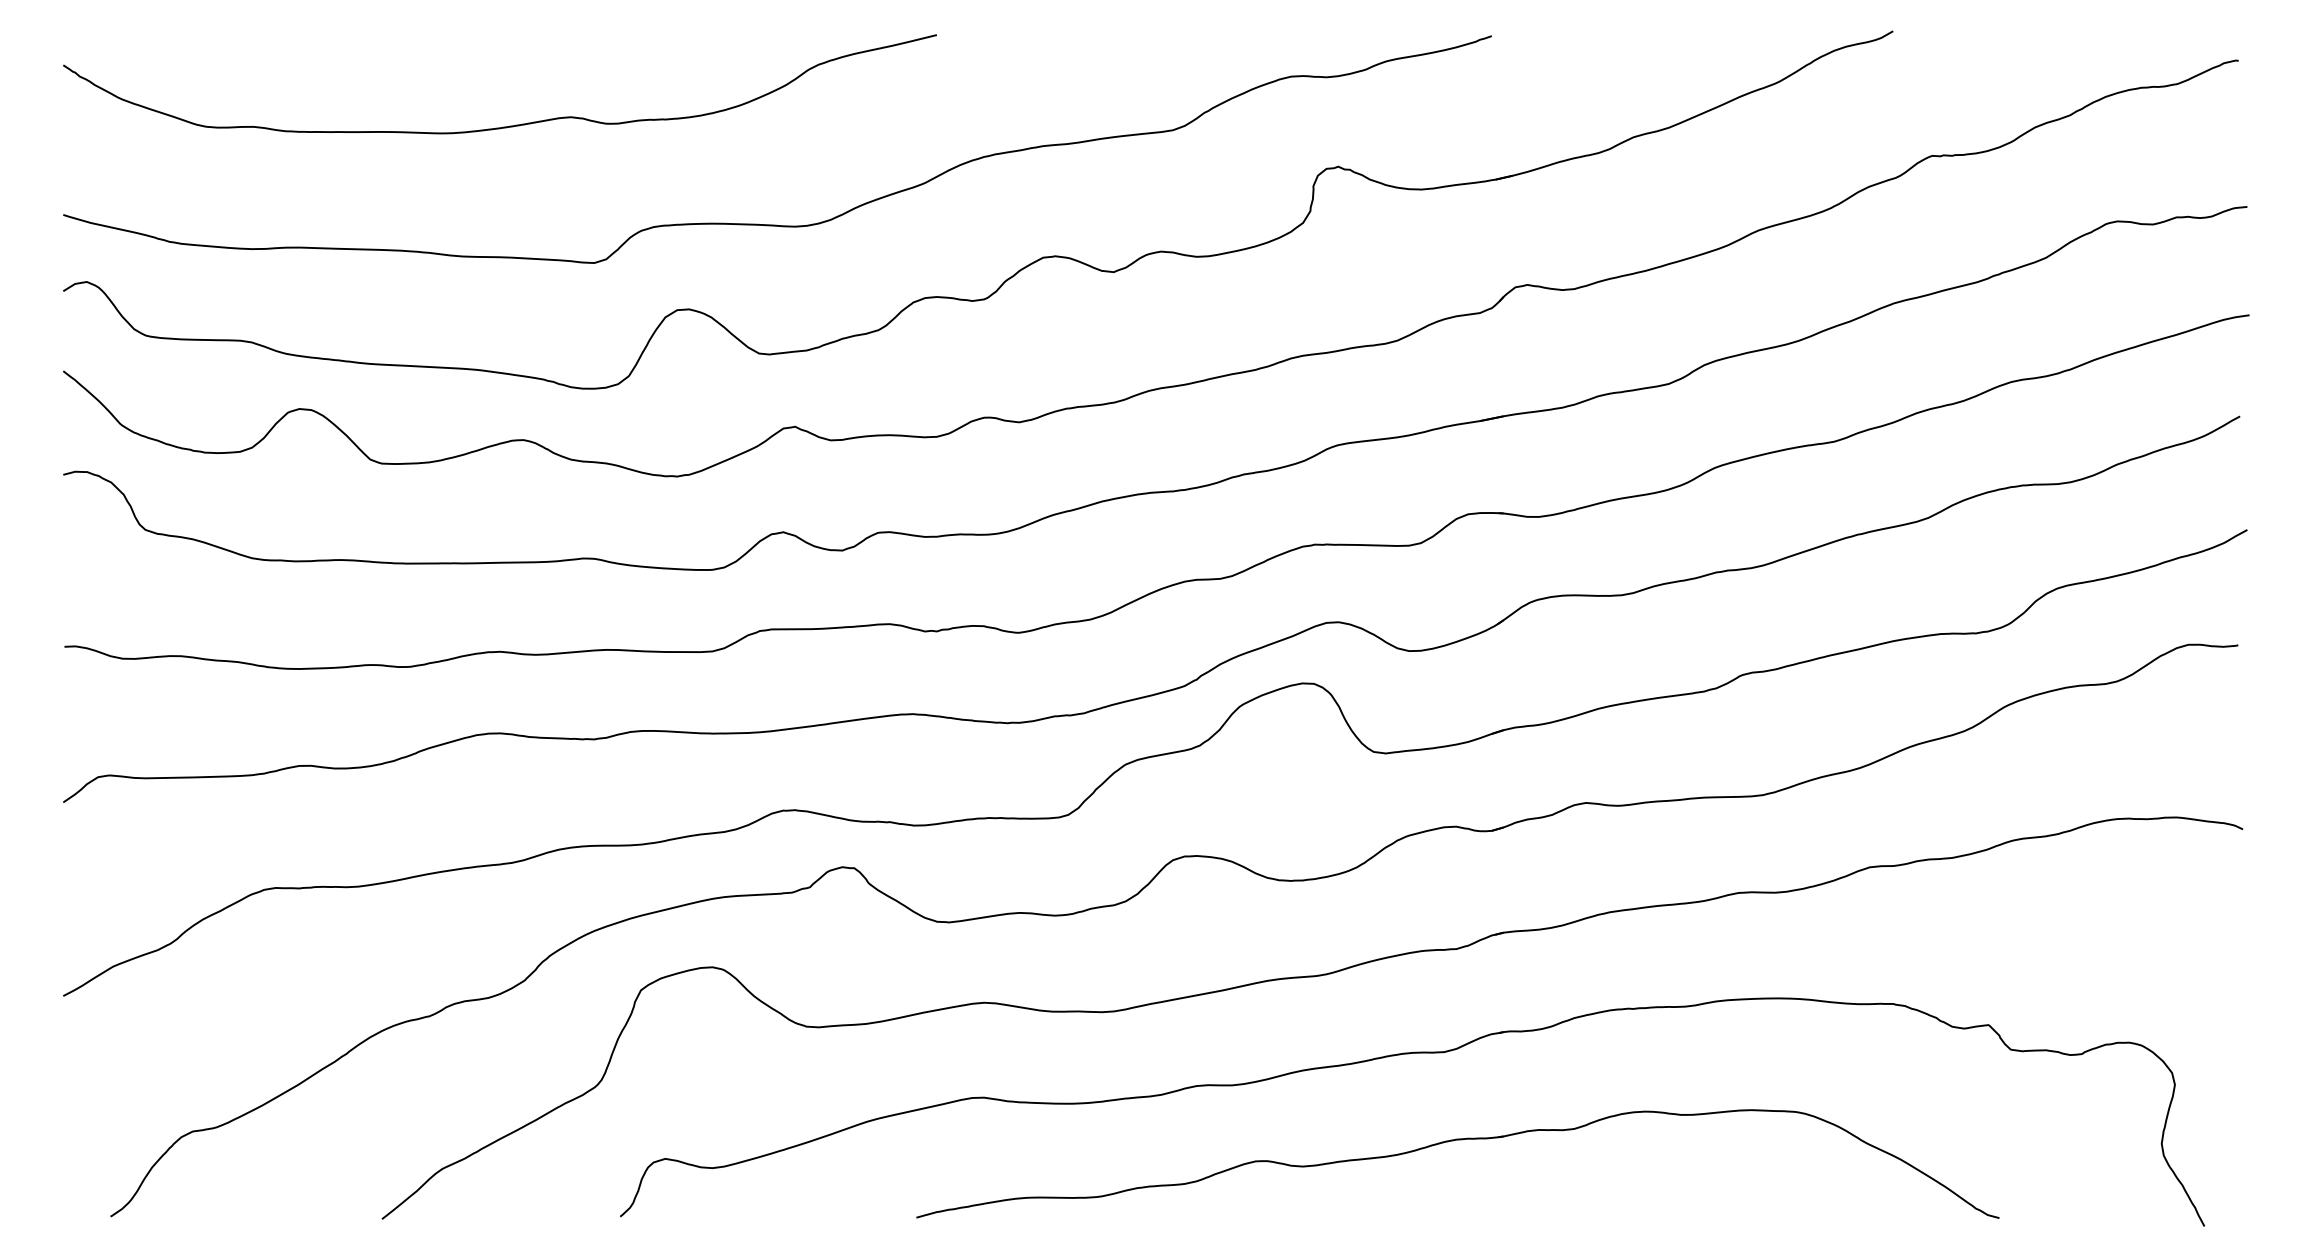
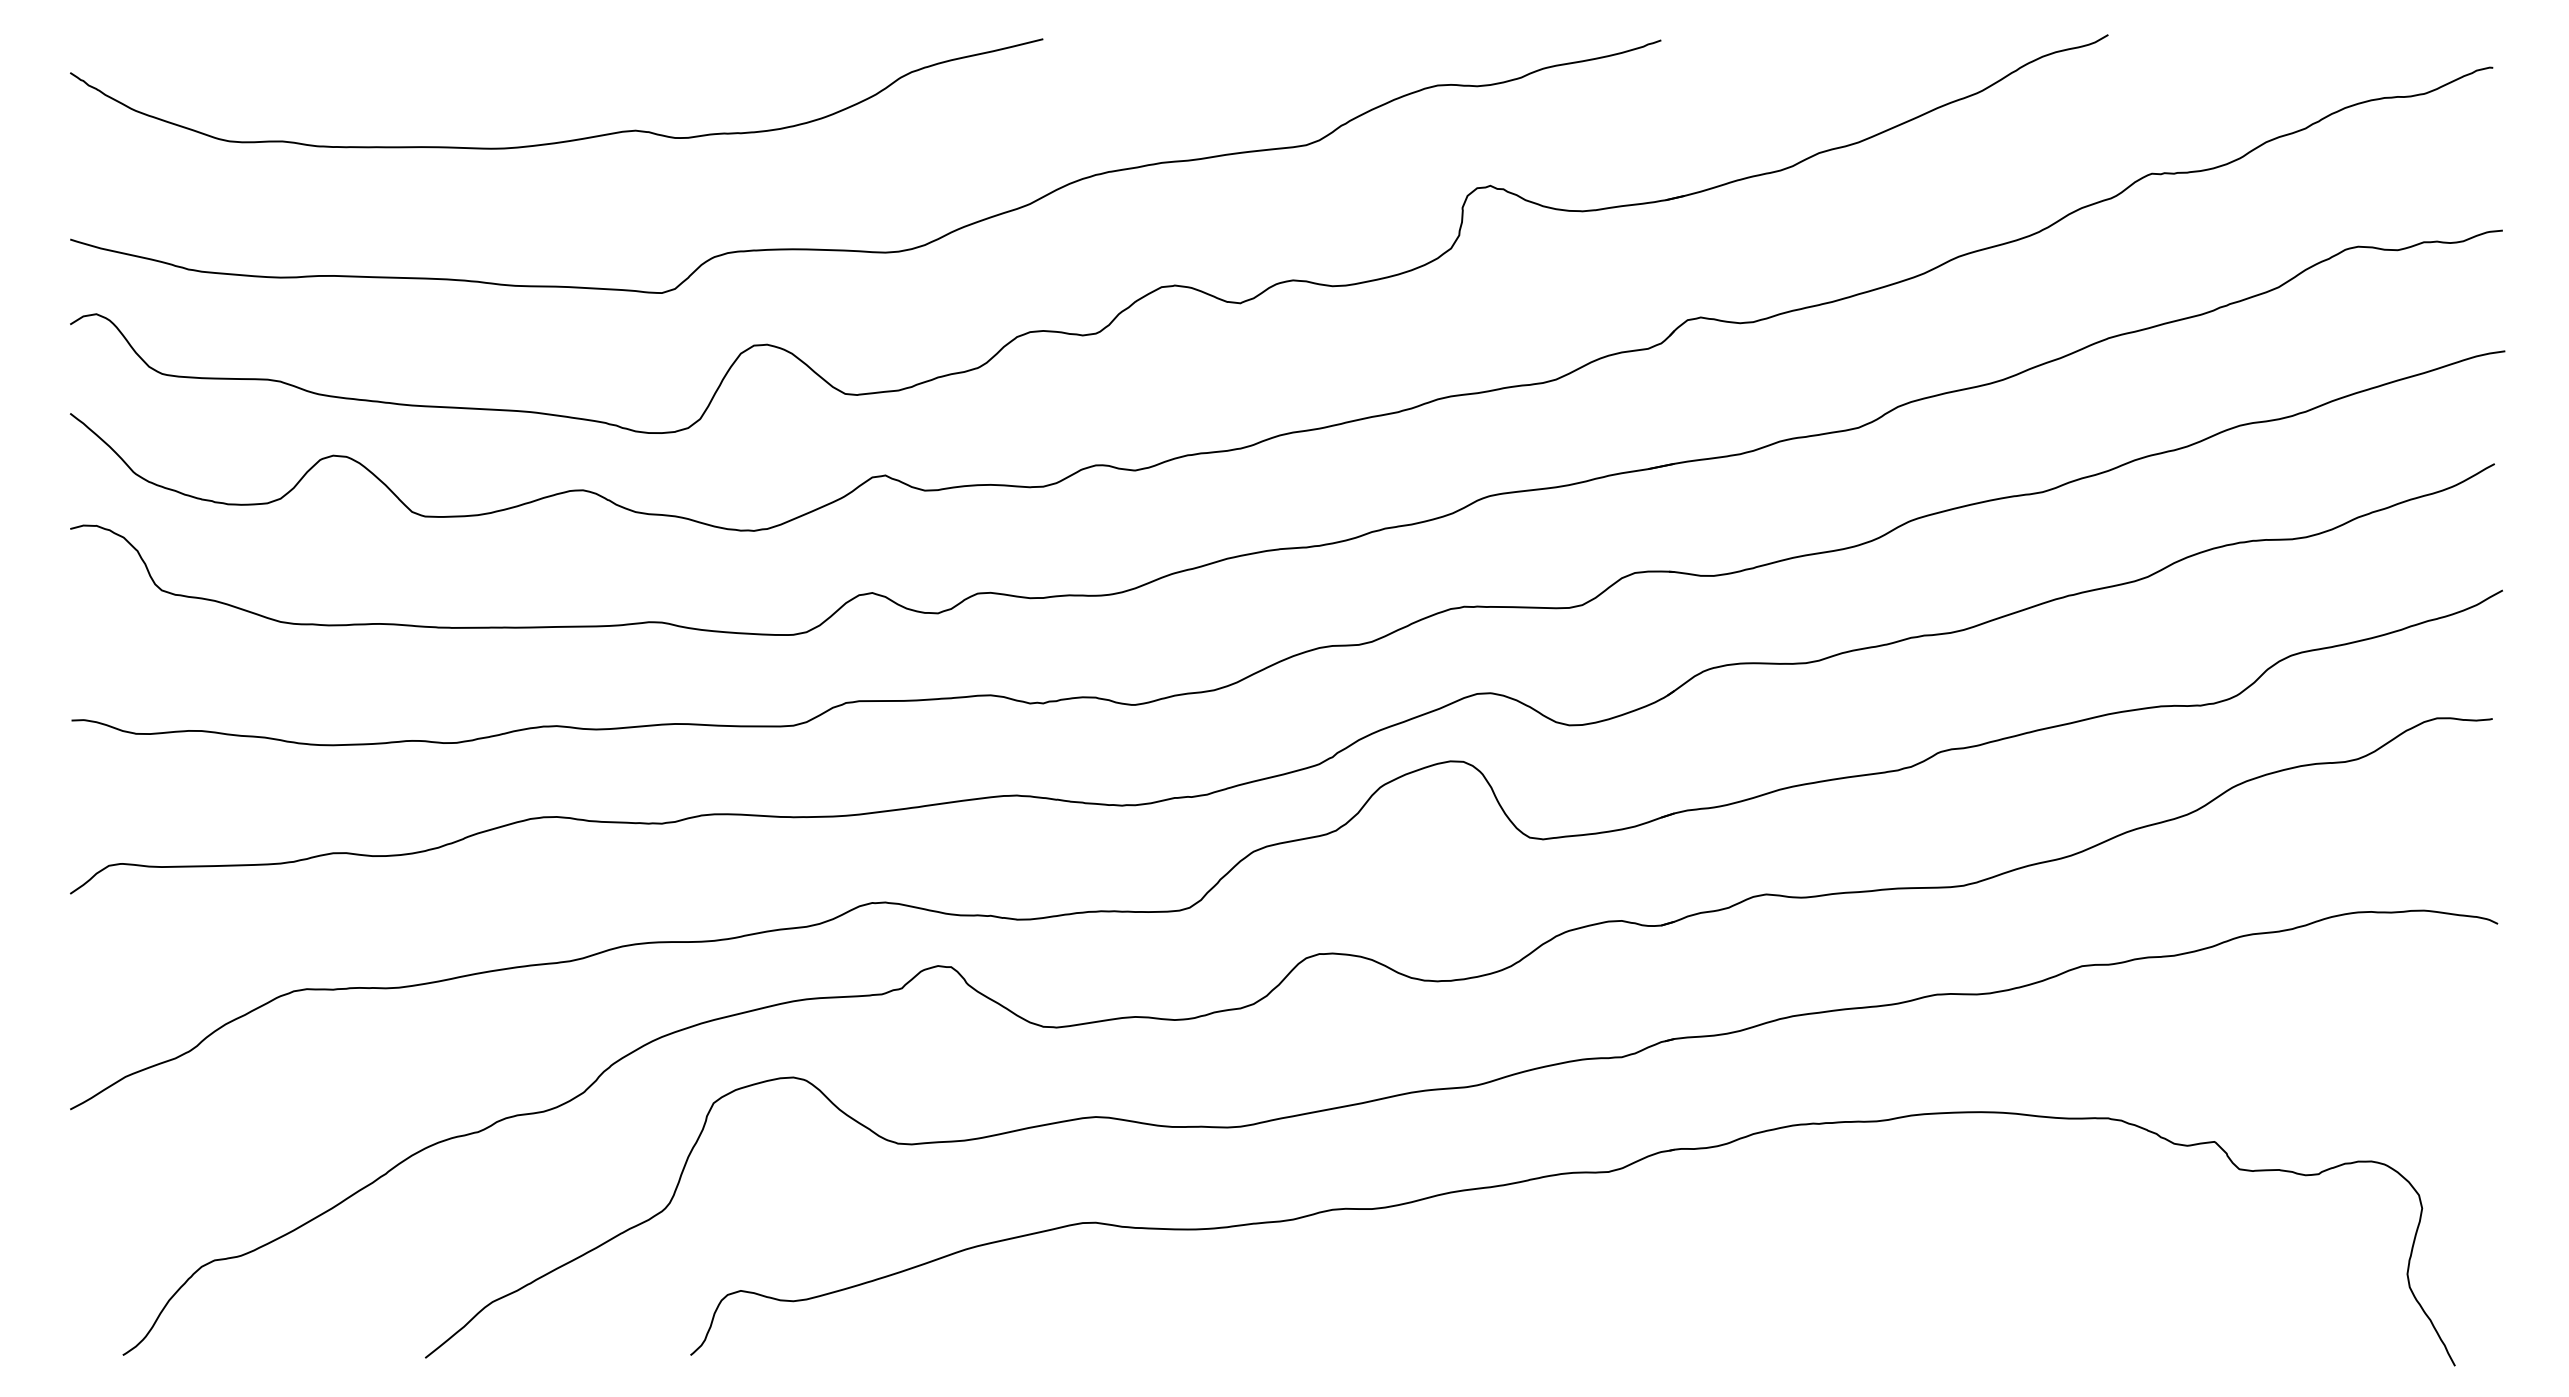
part: (1453, 1141) -> (1618, 1271), removed

